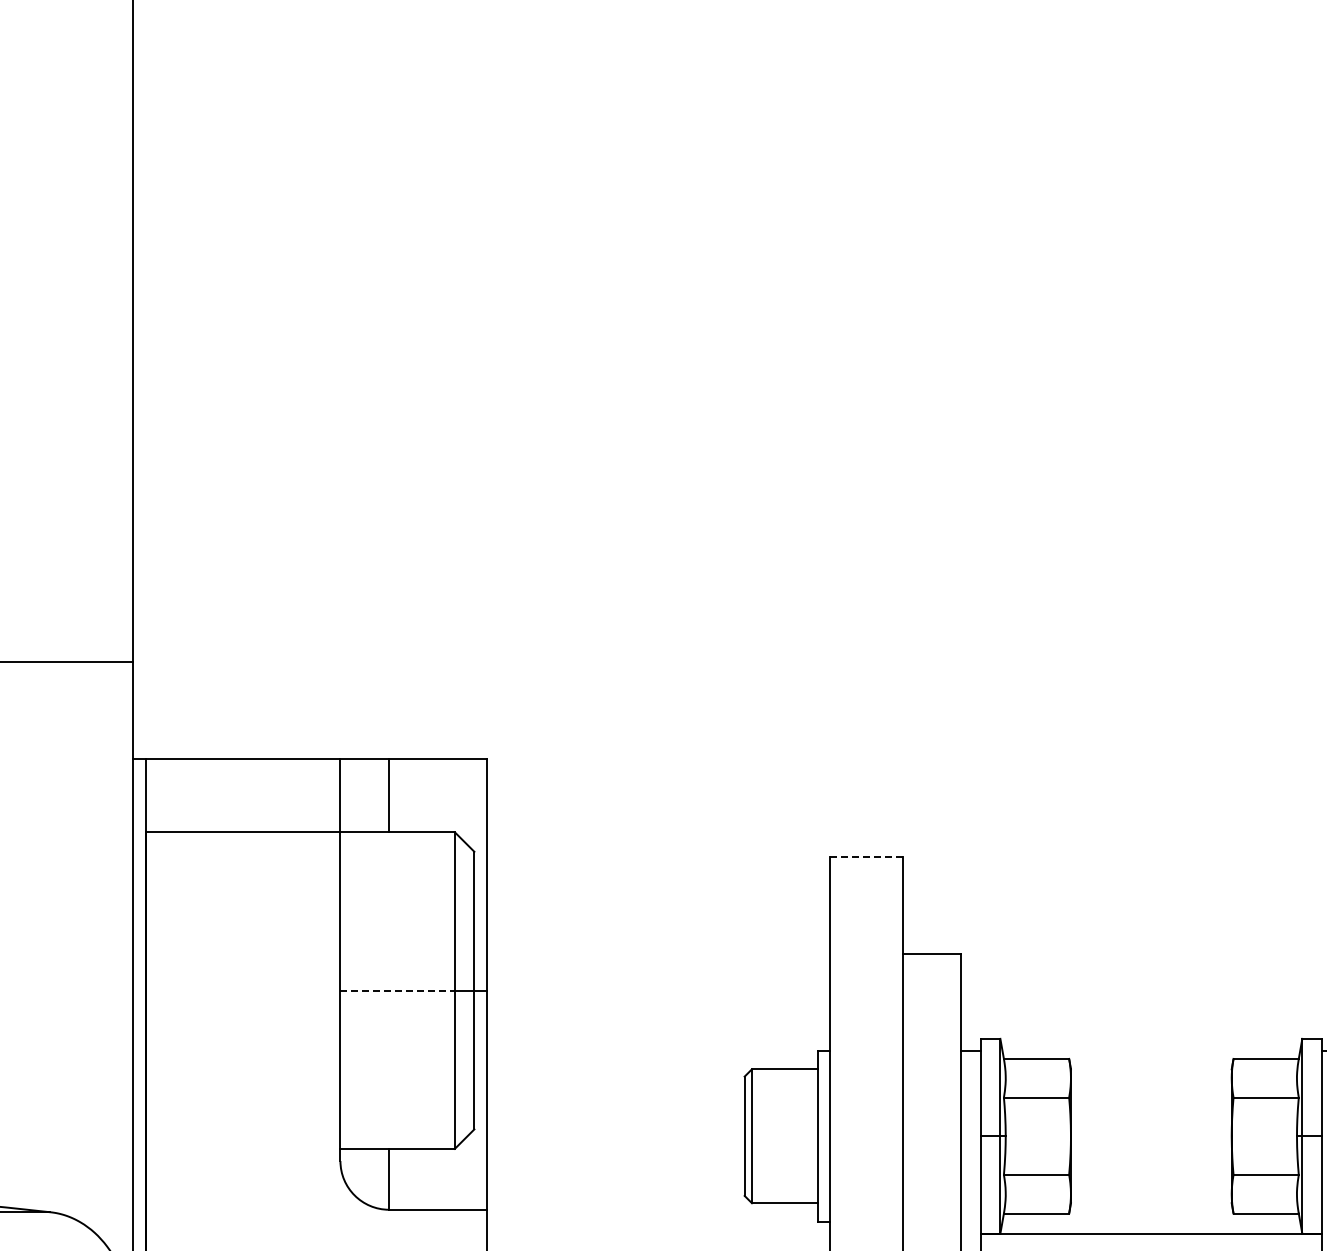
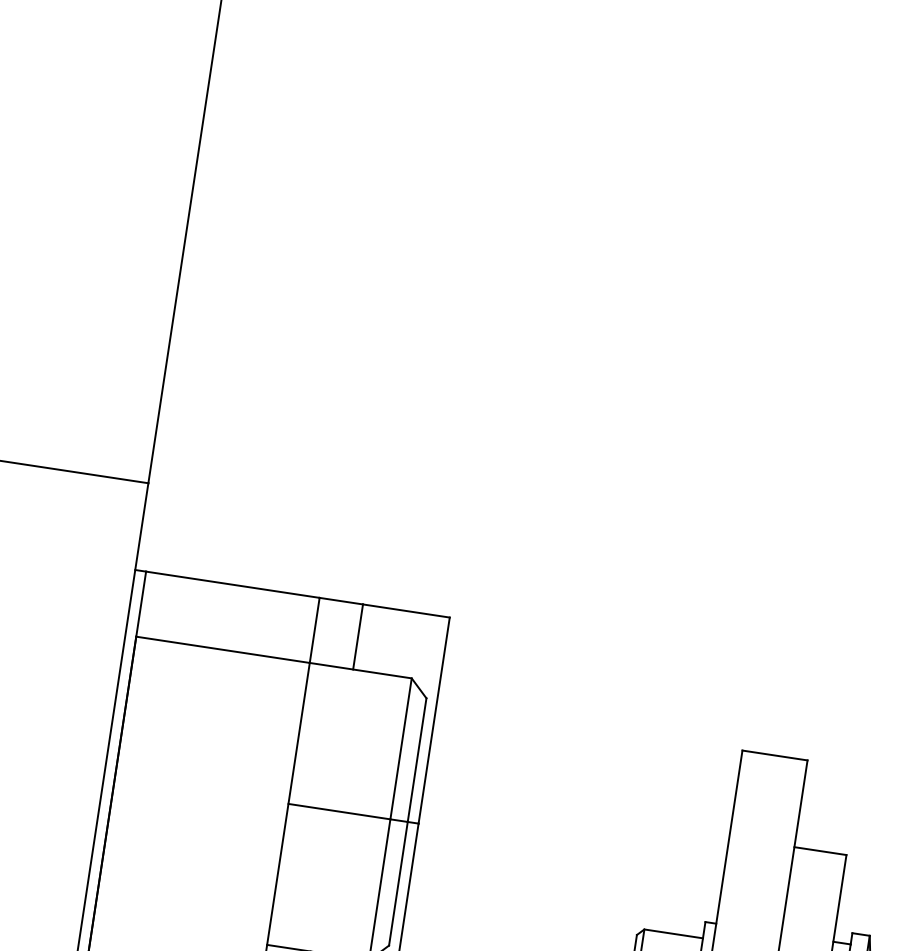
line: (866, 856) -> (775, 755), dashed -> solid
line: (398, 990) -> (340, 811), dashed -> solid

